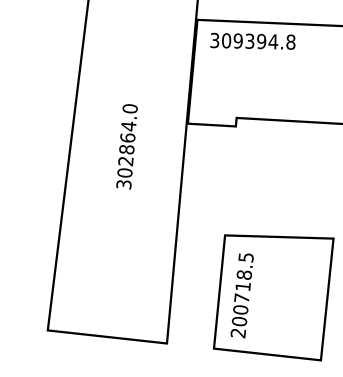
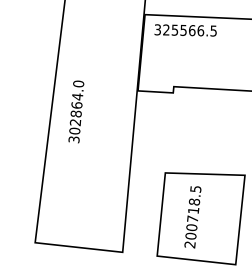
text: (257, 41) -> (189, 30), 309394.8 -> 325566.5
text: (127, 146) -> (76, 111), moved
text: (241, 296) -> (192, 217), moved

